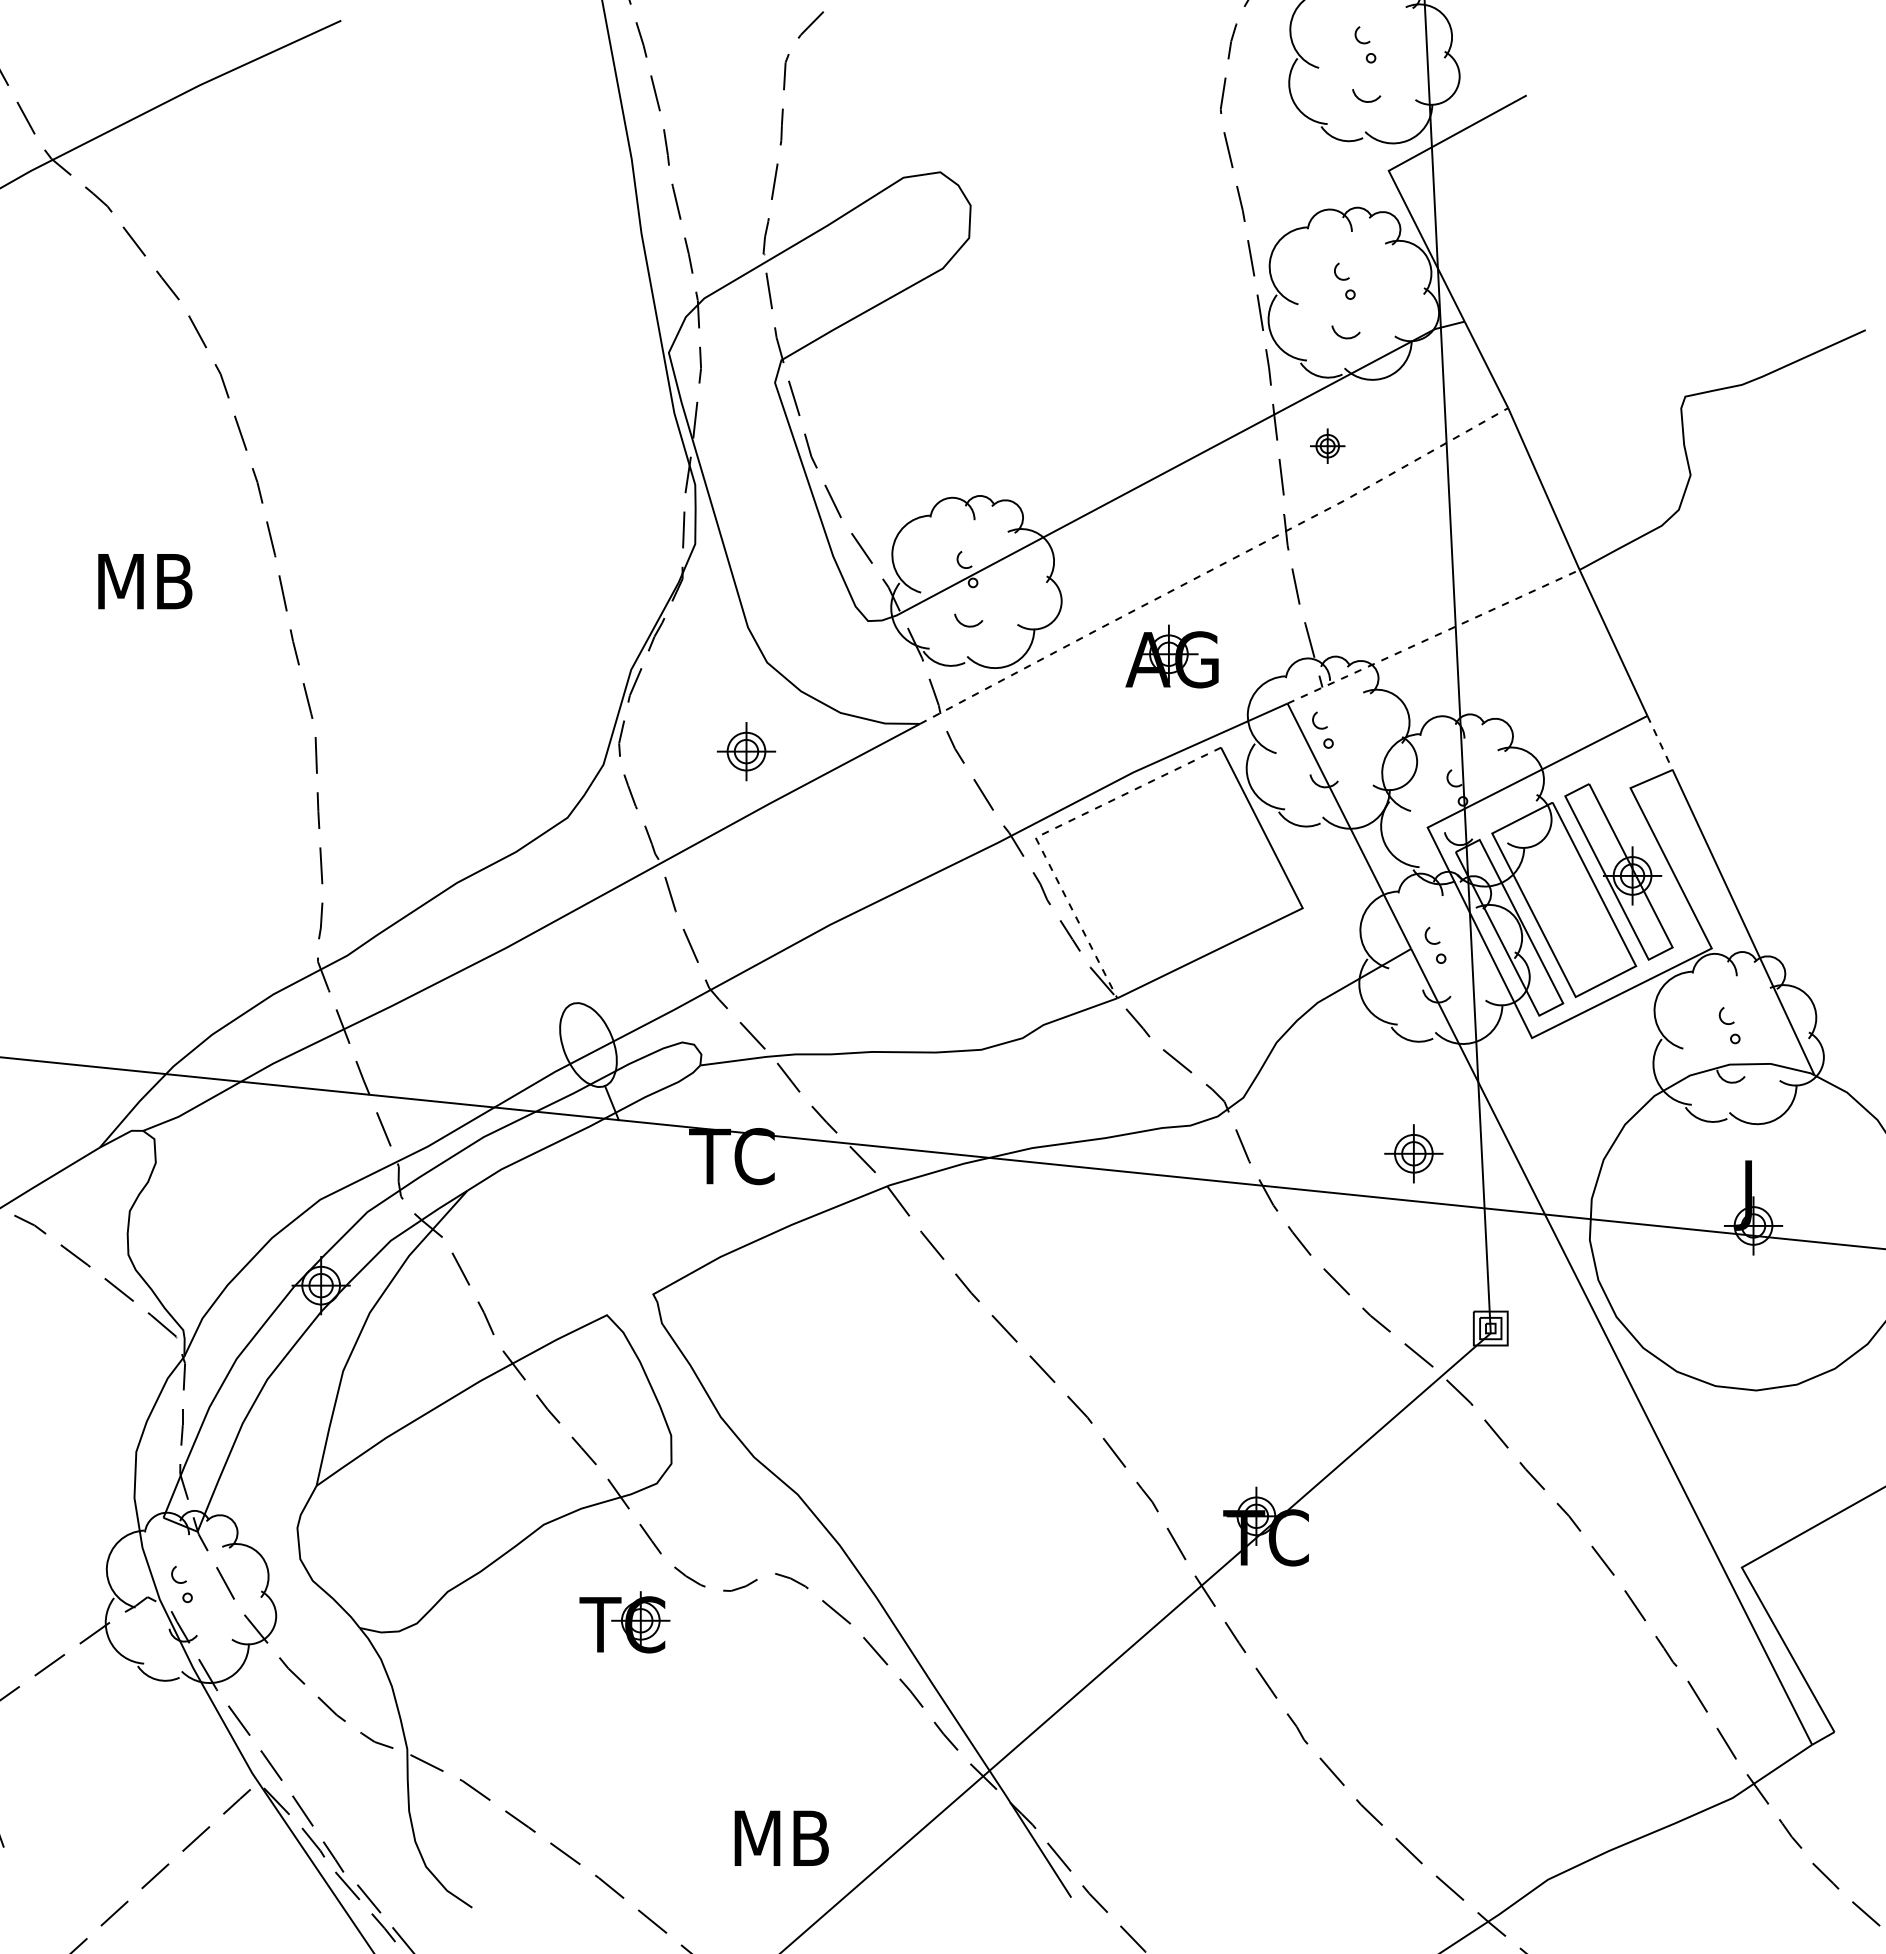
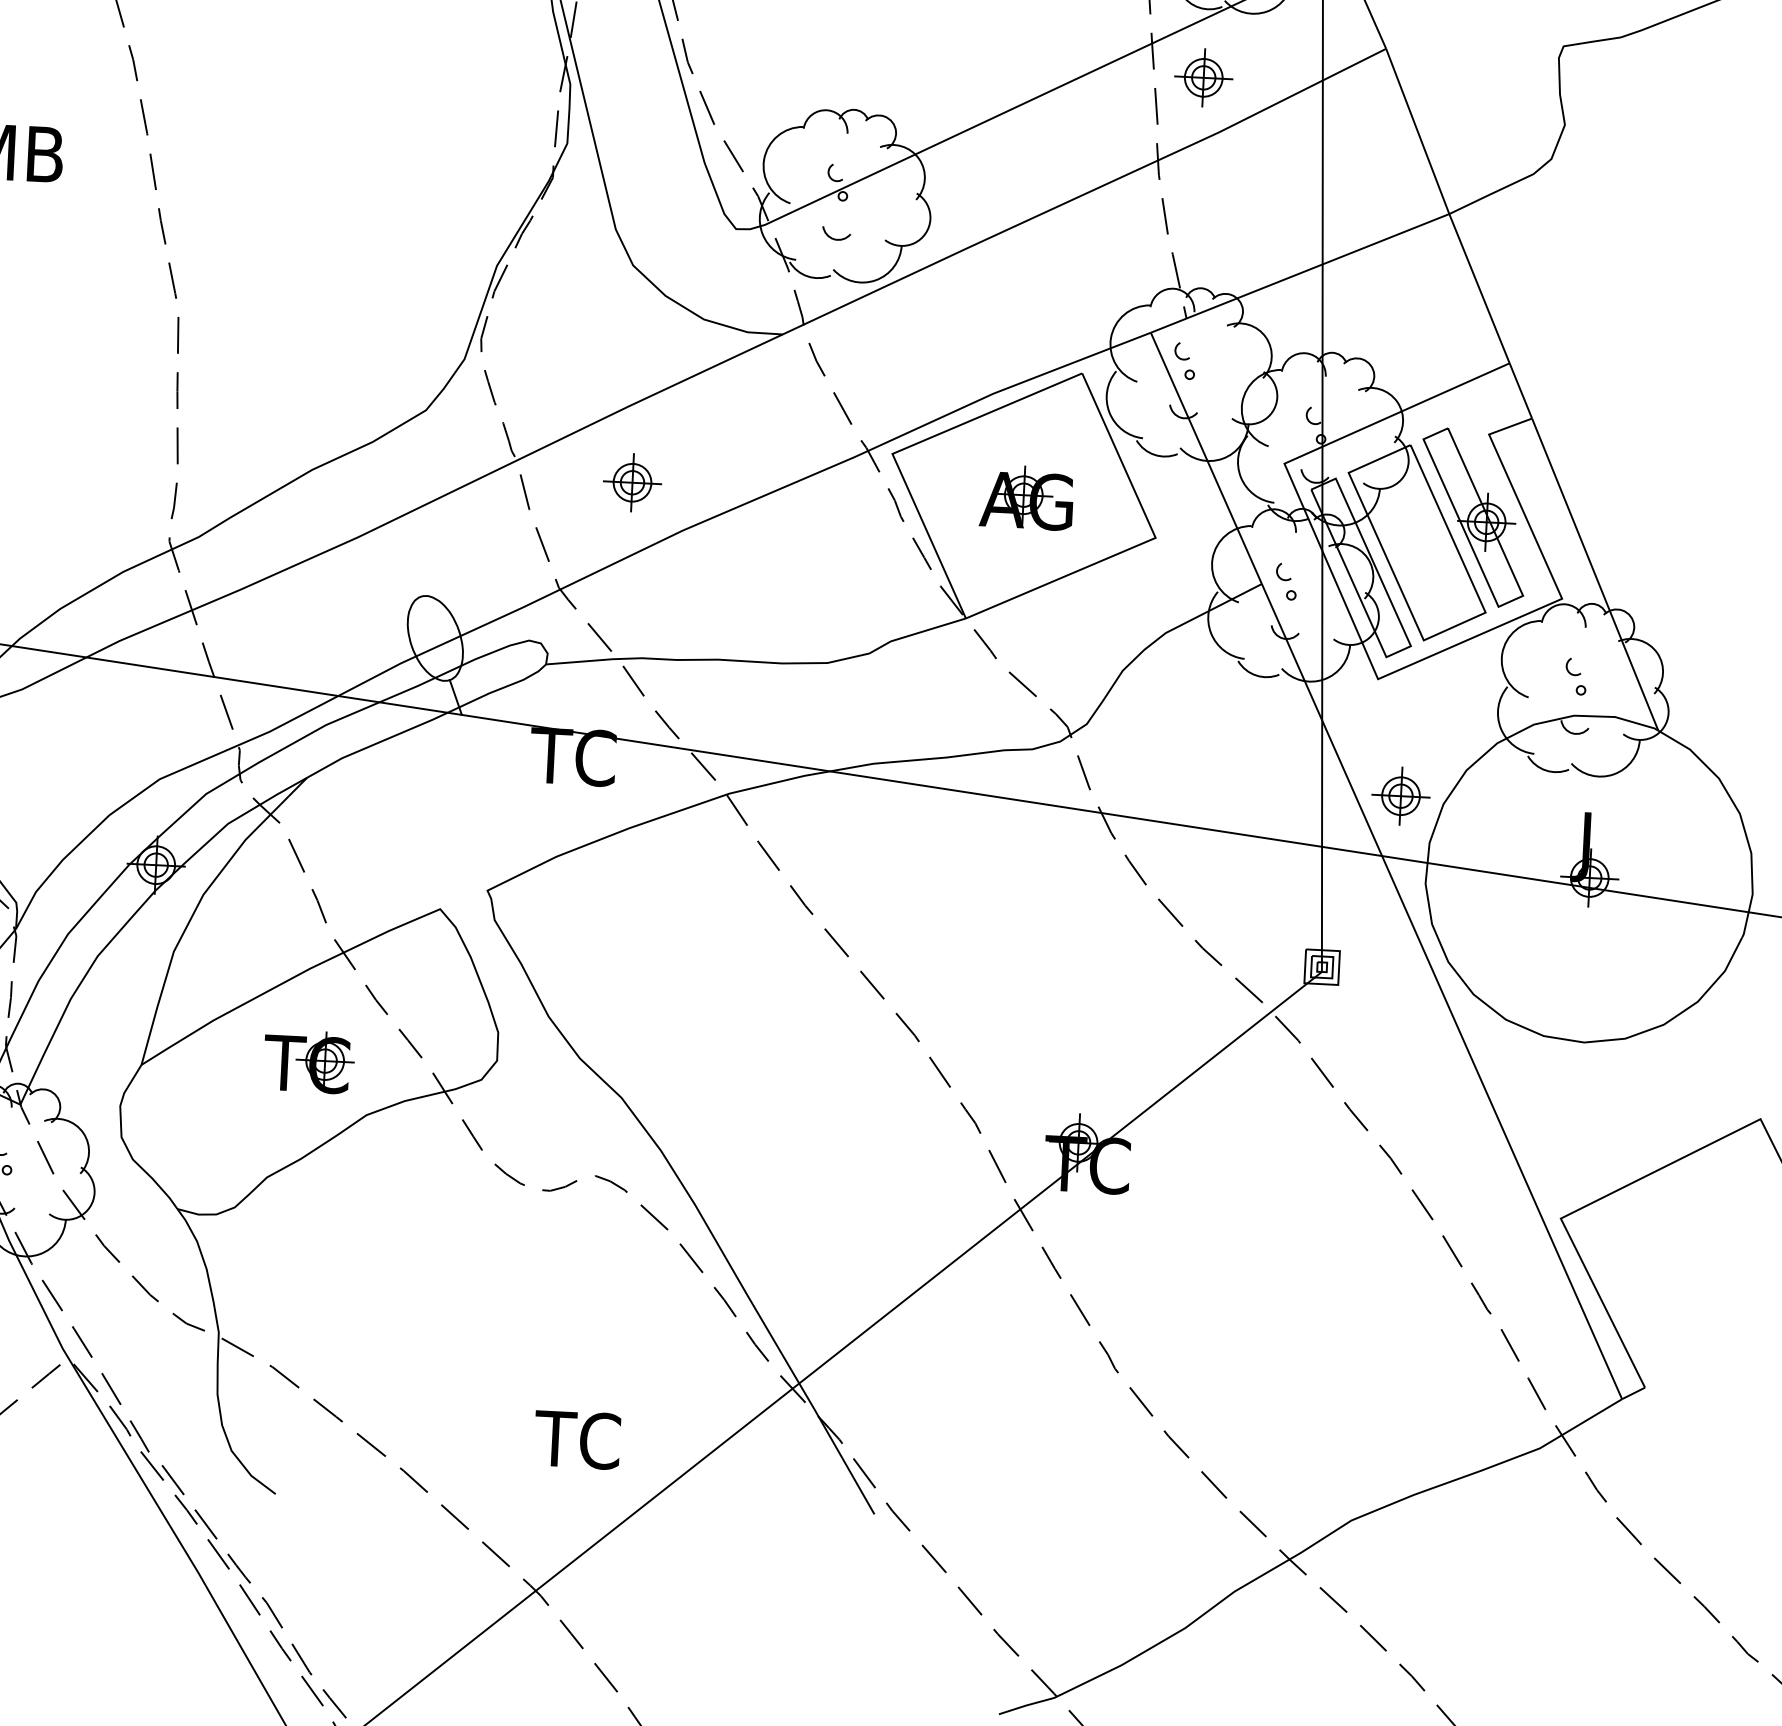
part: (1327, 445) -> (1203, 77), size x1.67
line: (1215, 568) -> (1085, 194), dashed -> solid
line: (1433, 636) -> (1299, 273), dashed -> solid
part: (1171, 656) -> (1026, 497), moved
line: (1660, 742) -> (1521, 390), dashed -> solid
part: (746, 751) -> (632, 482), moved
line: (1046, 832) -> (903, 449), dashed -> solid
part: (1413, 1153) -> (1400, 795), moved
part: (624, 1622) -> (308, 1061), moved
text: (778, 1838) -> (585, 1440), MB -> TC

